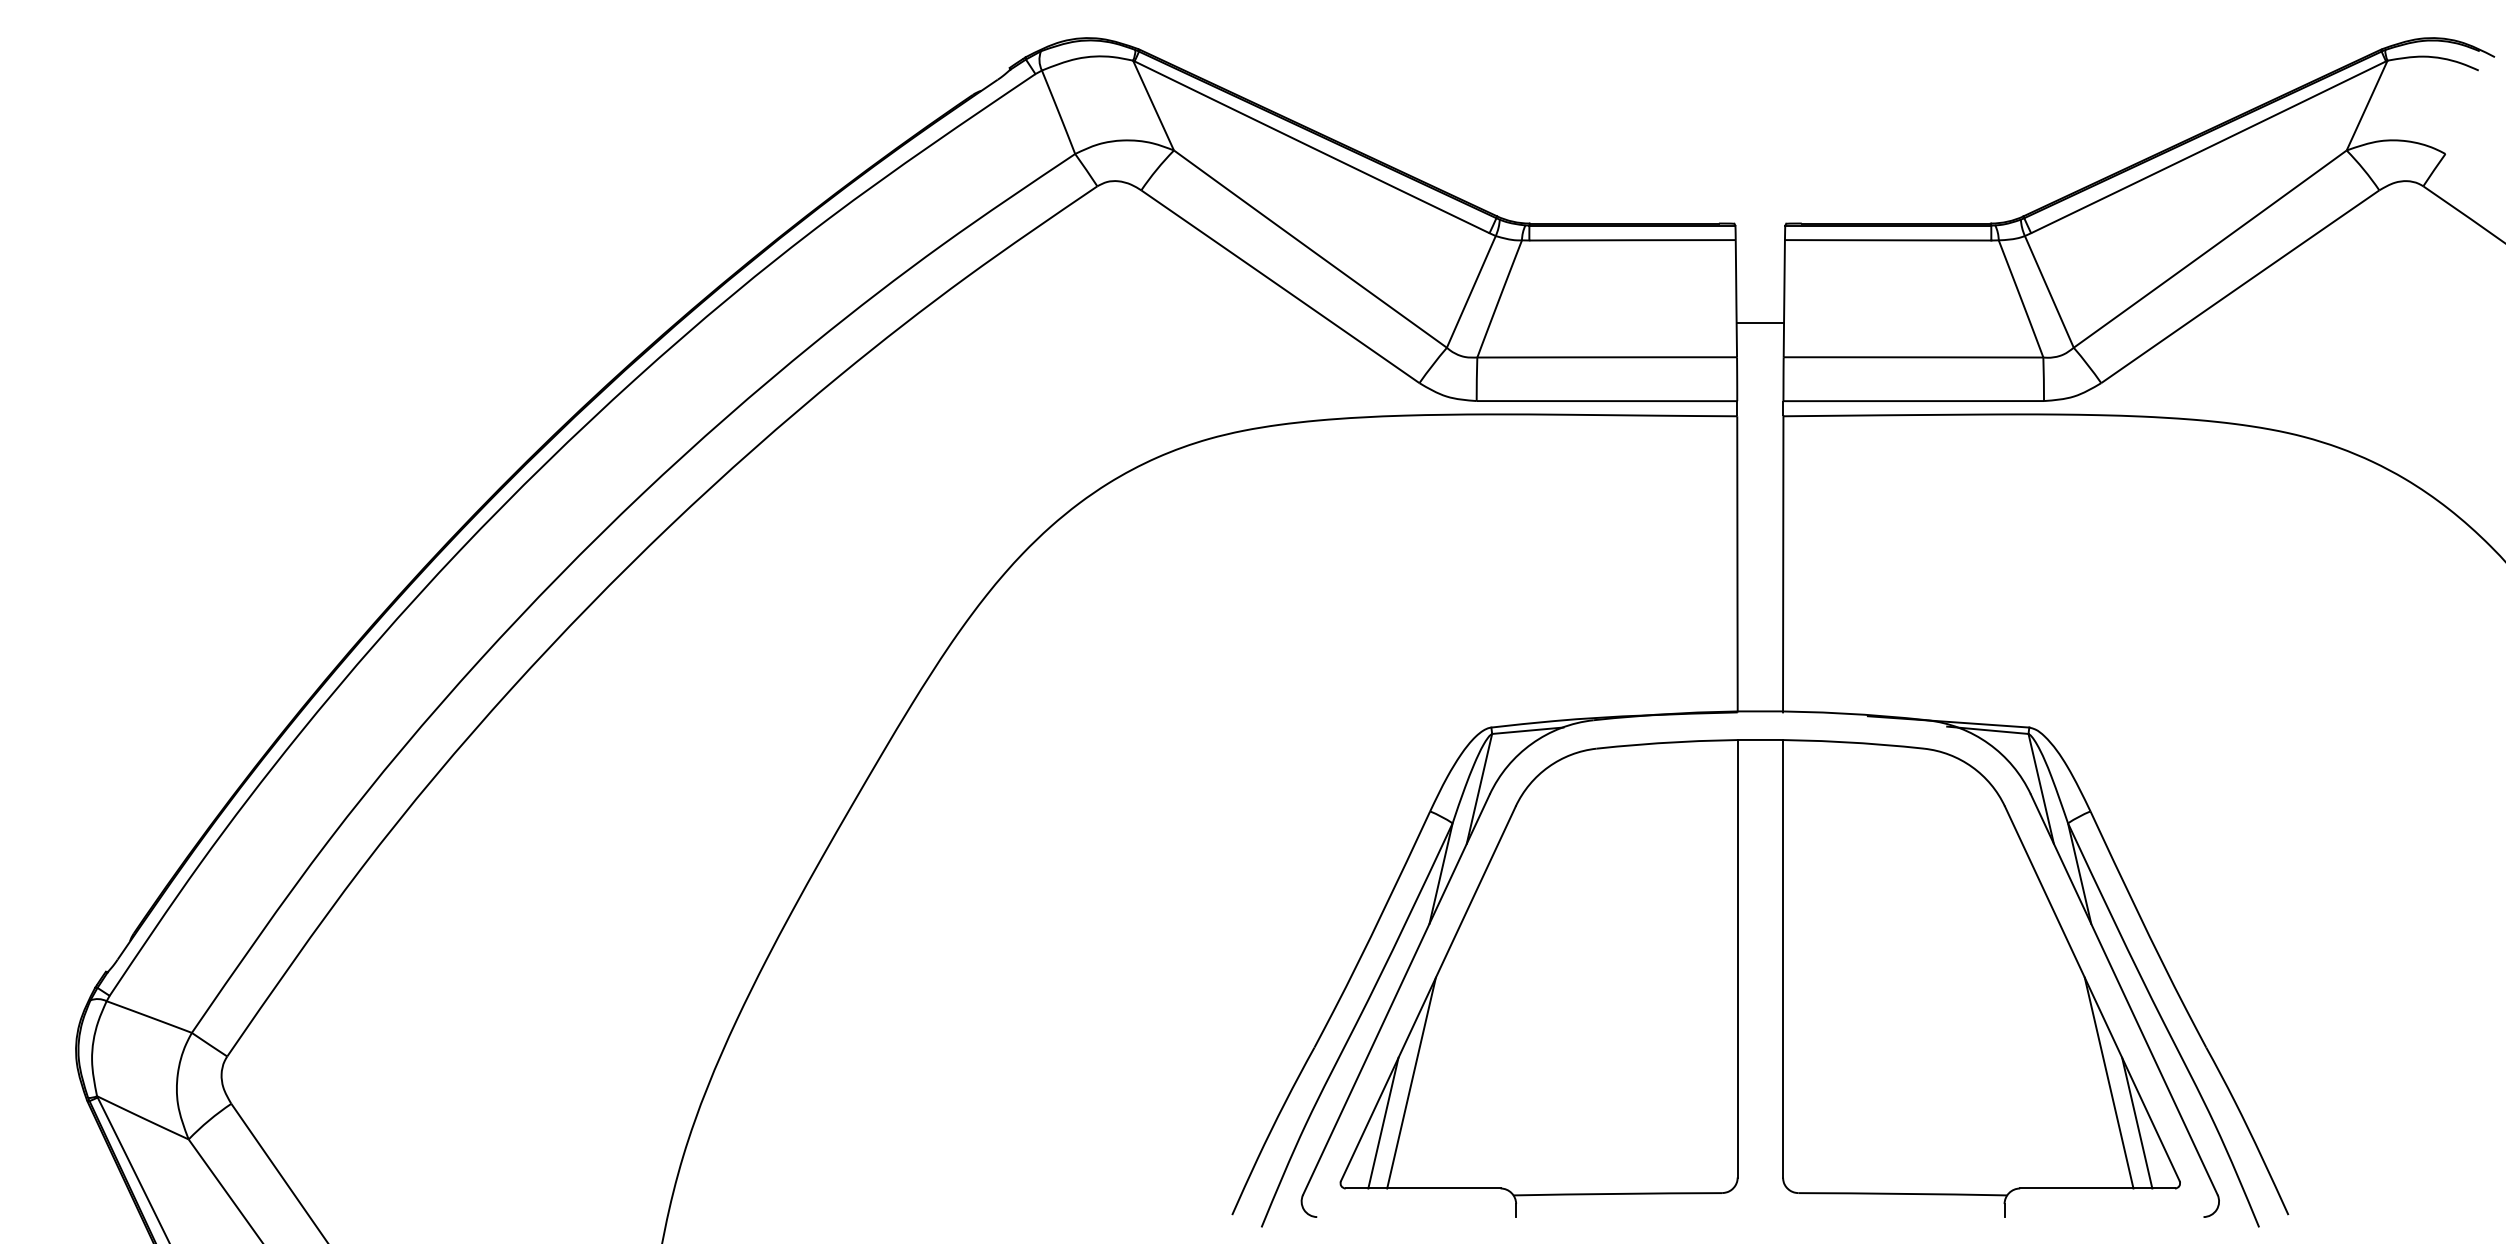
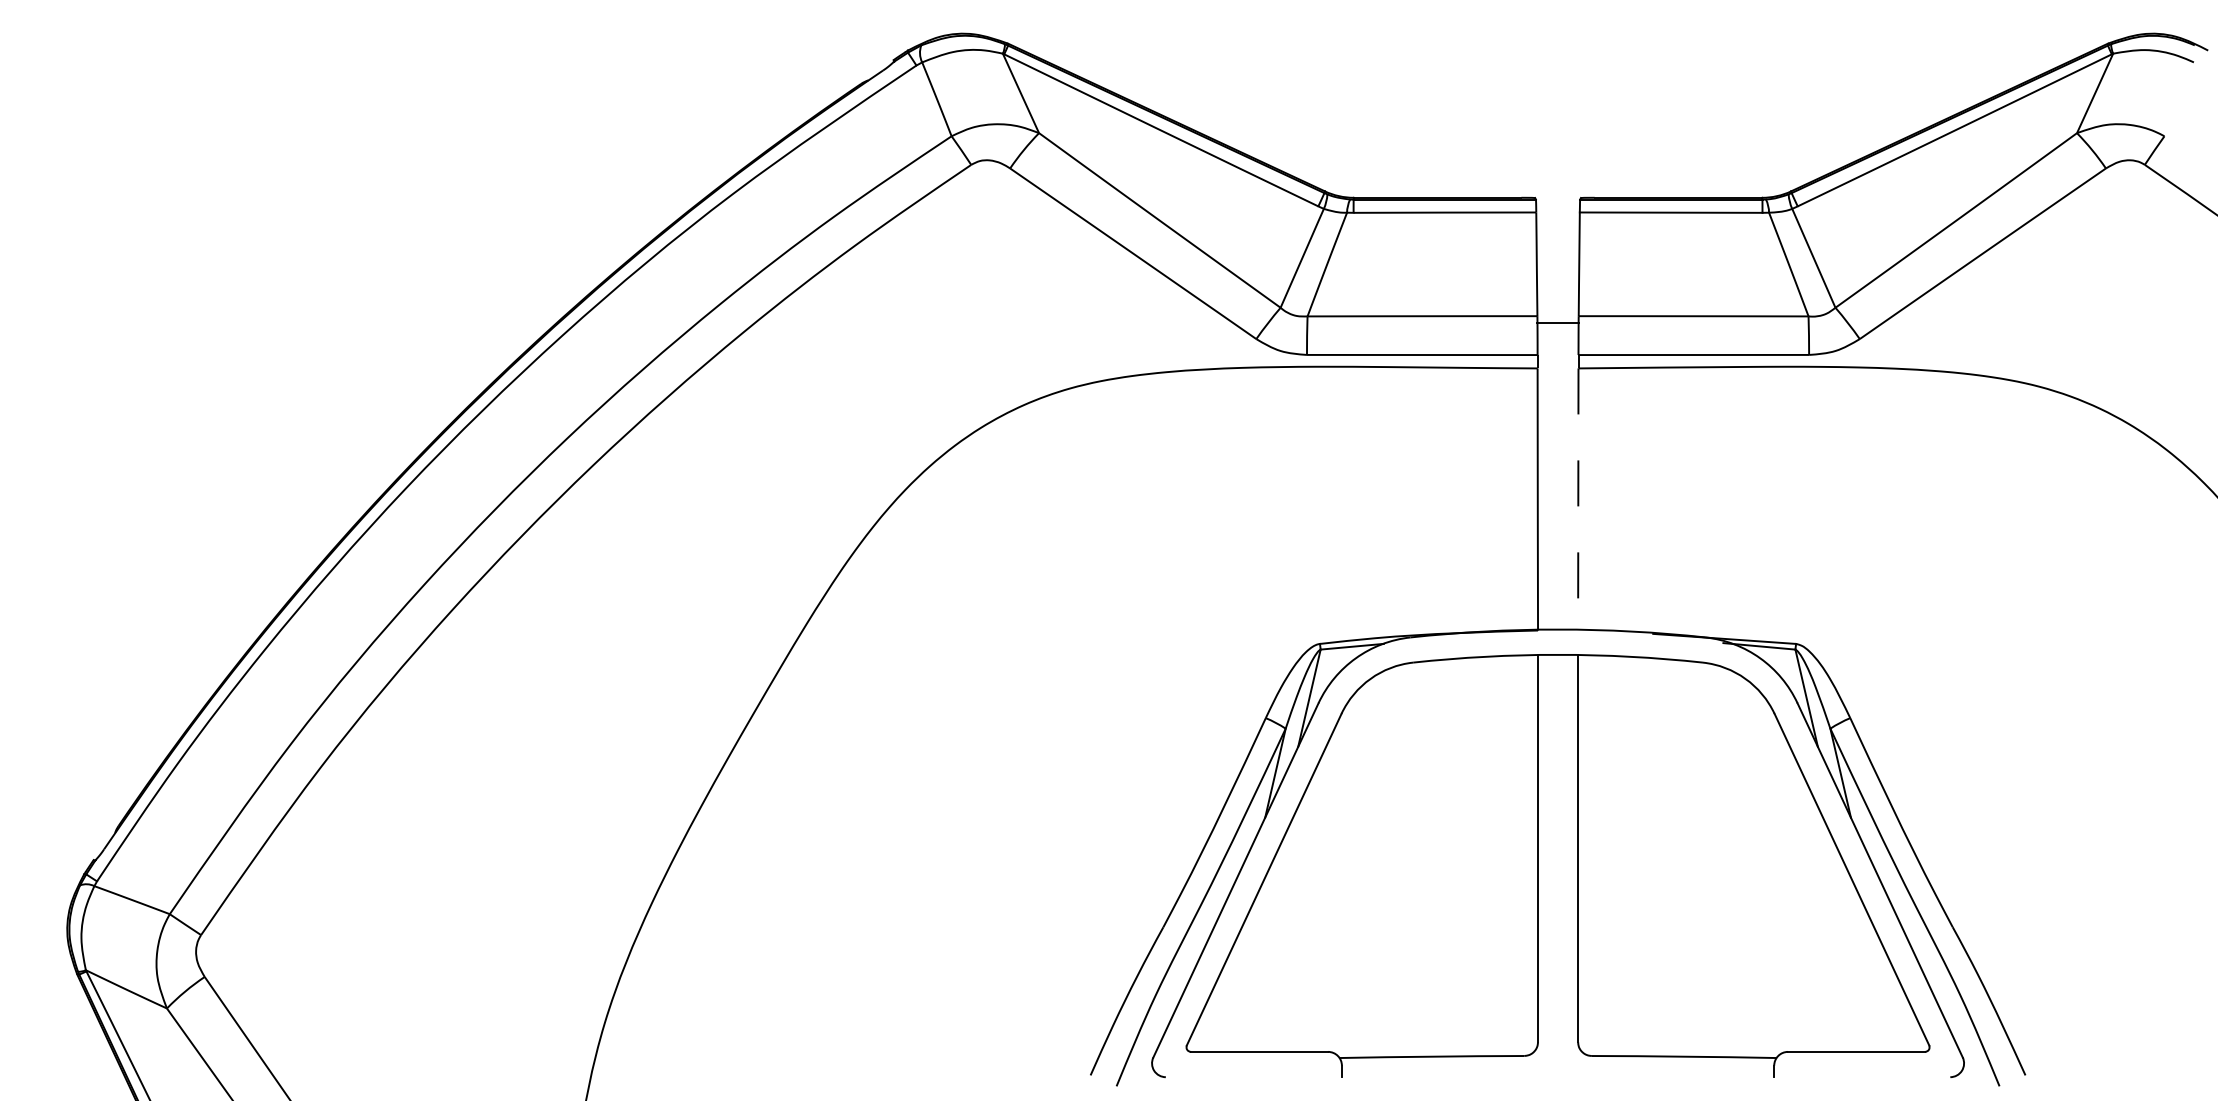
line: (1760, 323) -> (1558, 322), moved
line: (1783, 564) -> (1578, 499), solid -> dashed
line: (1411, 1082) -> (1249, 958), removed
line: (2108, 1082) -> (1866, 958), removed
line: (1383, 1122) -> (1224, 993), removed
line: (2137, 1122) -> (1891, 993), removed

